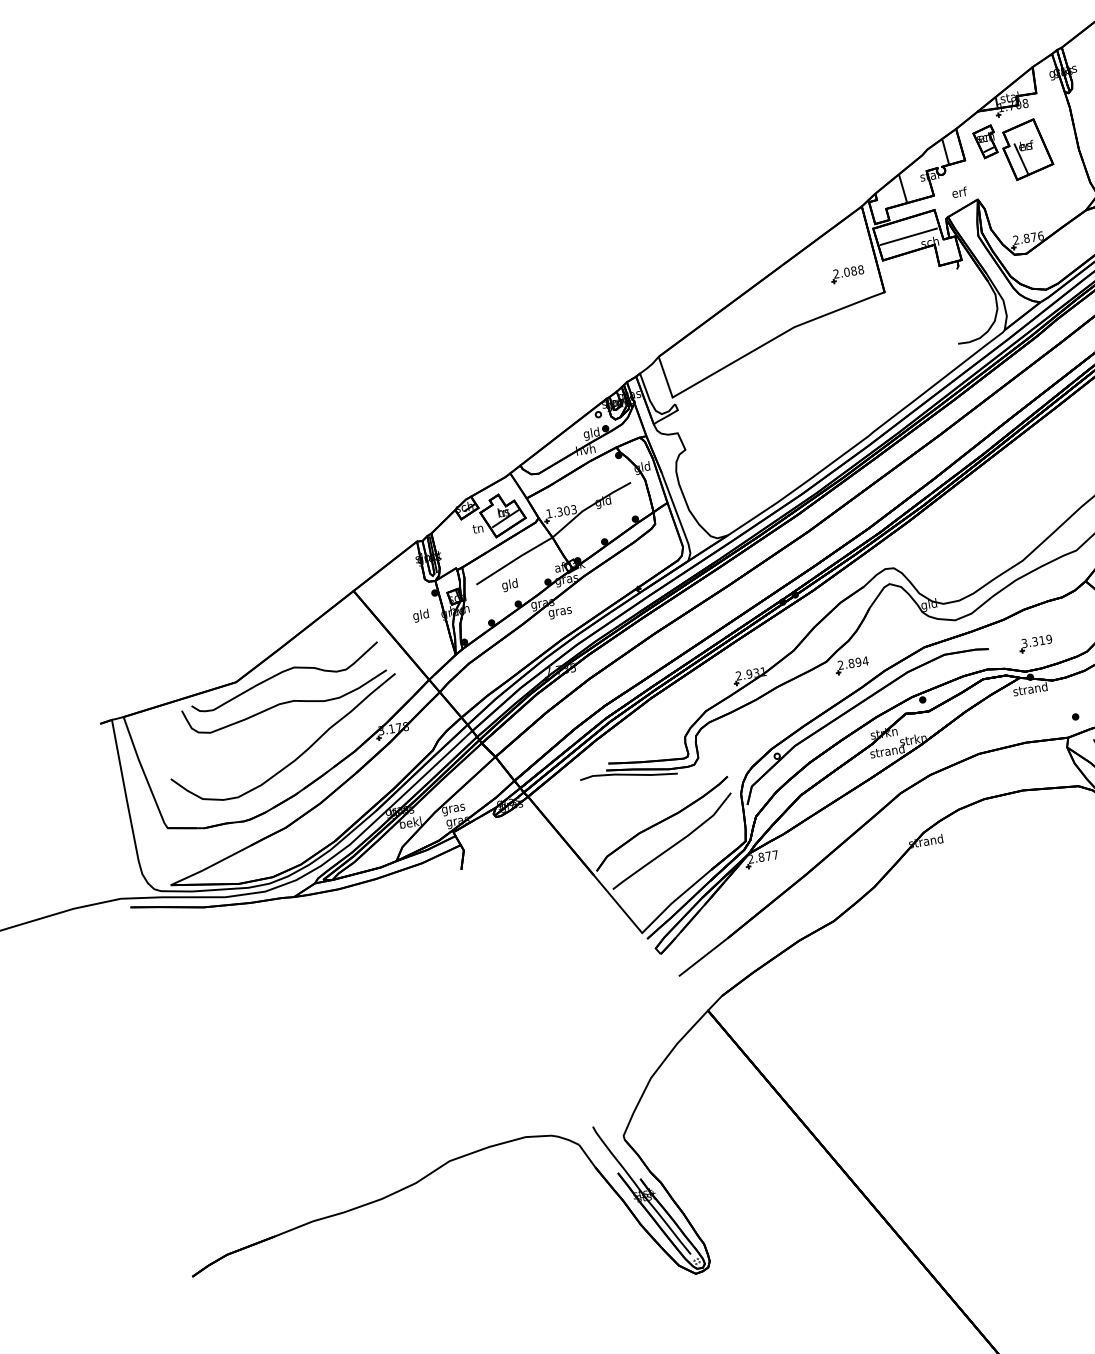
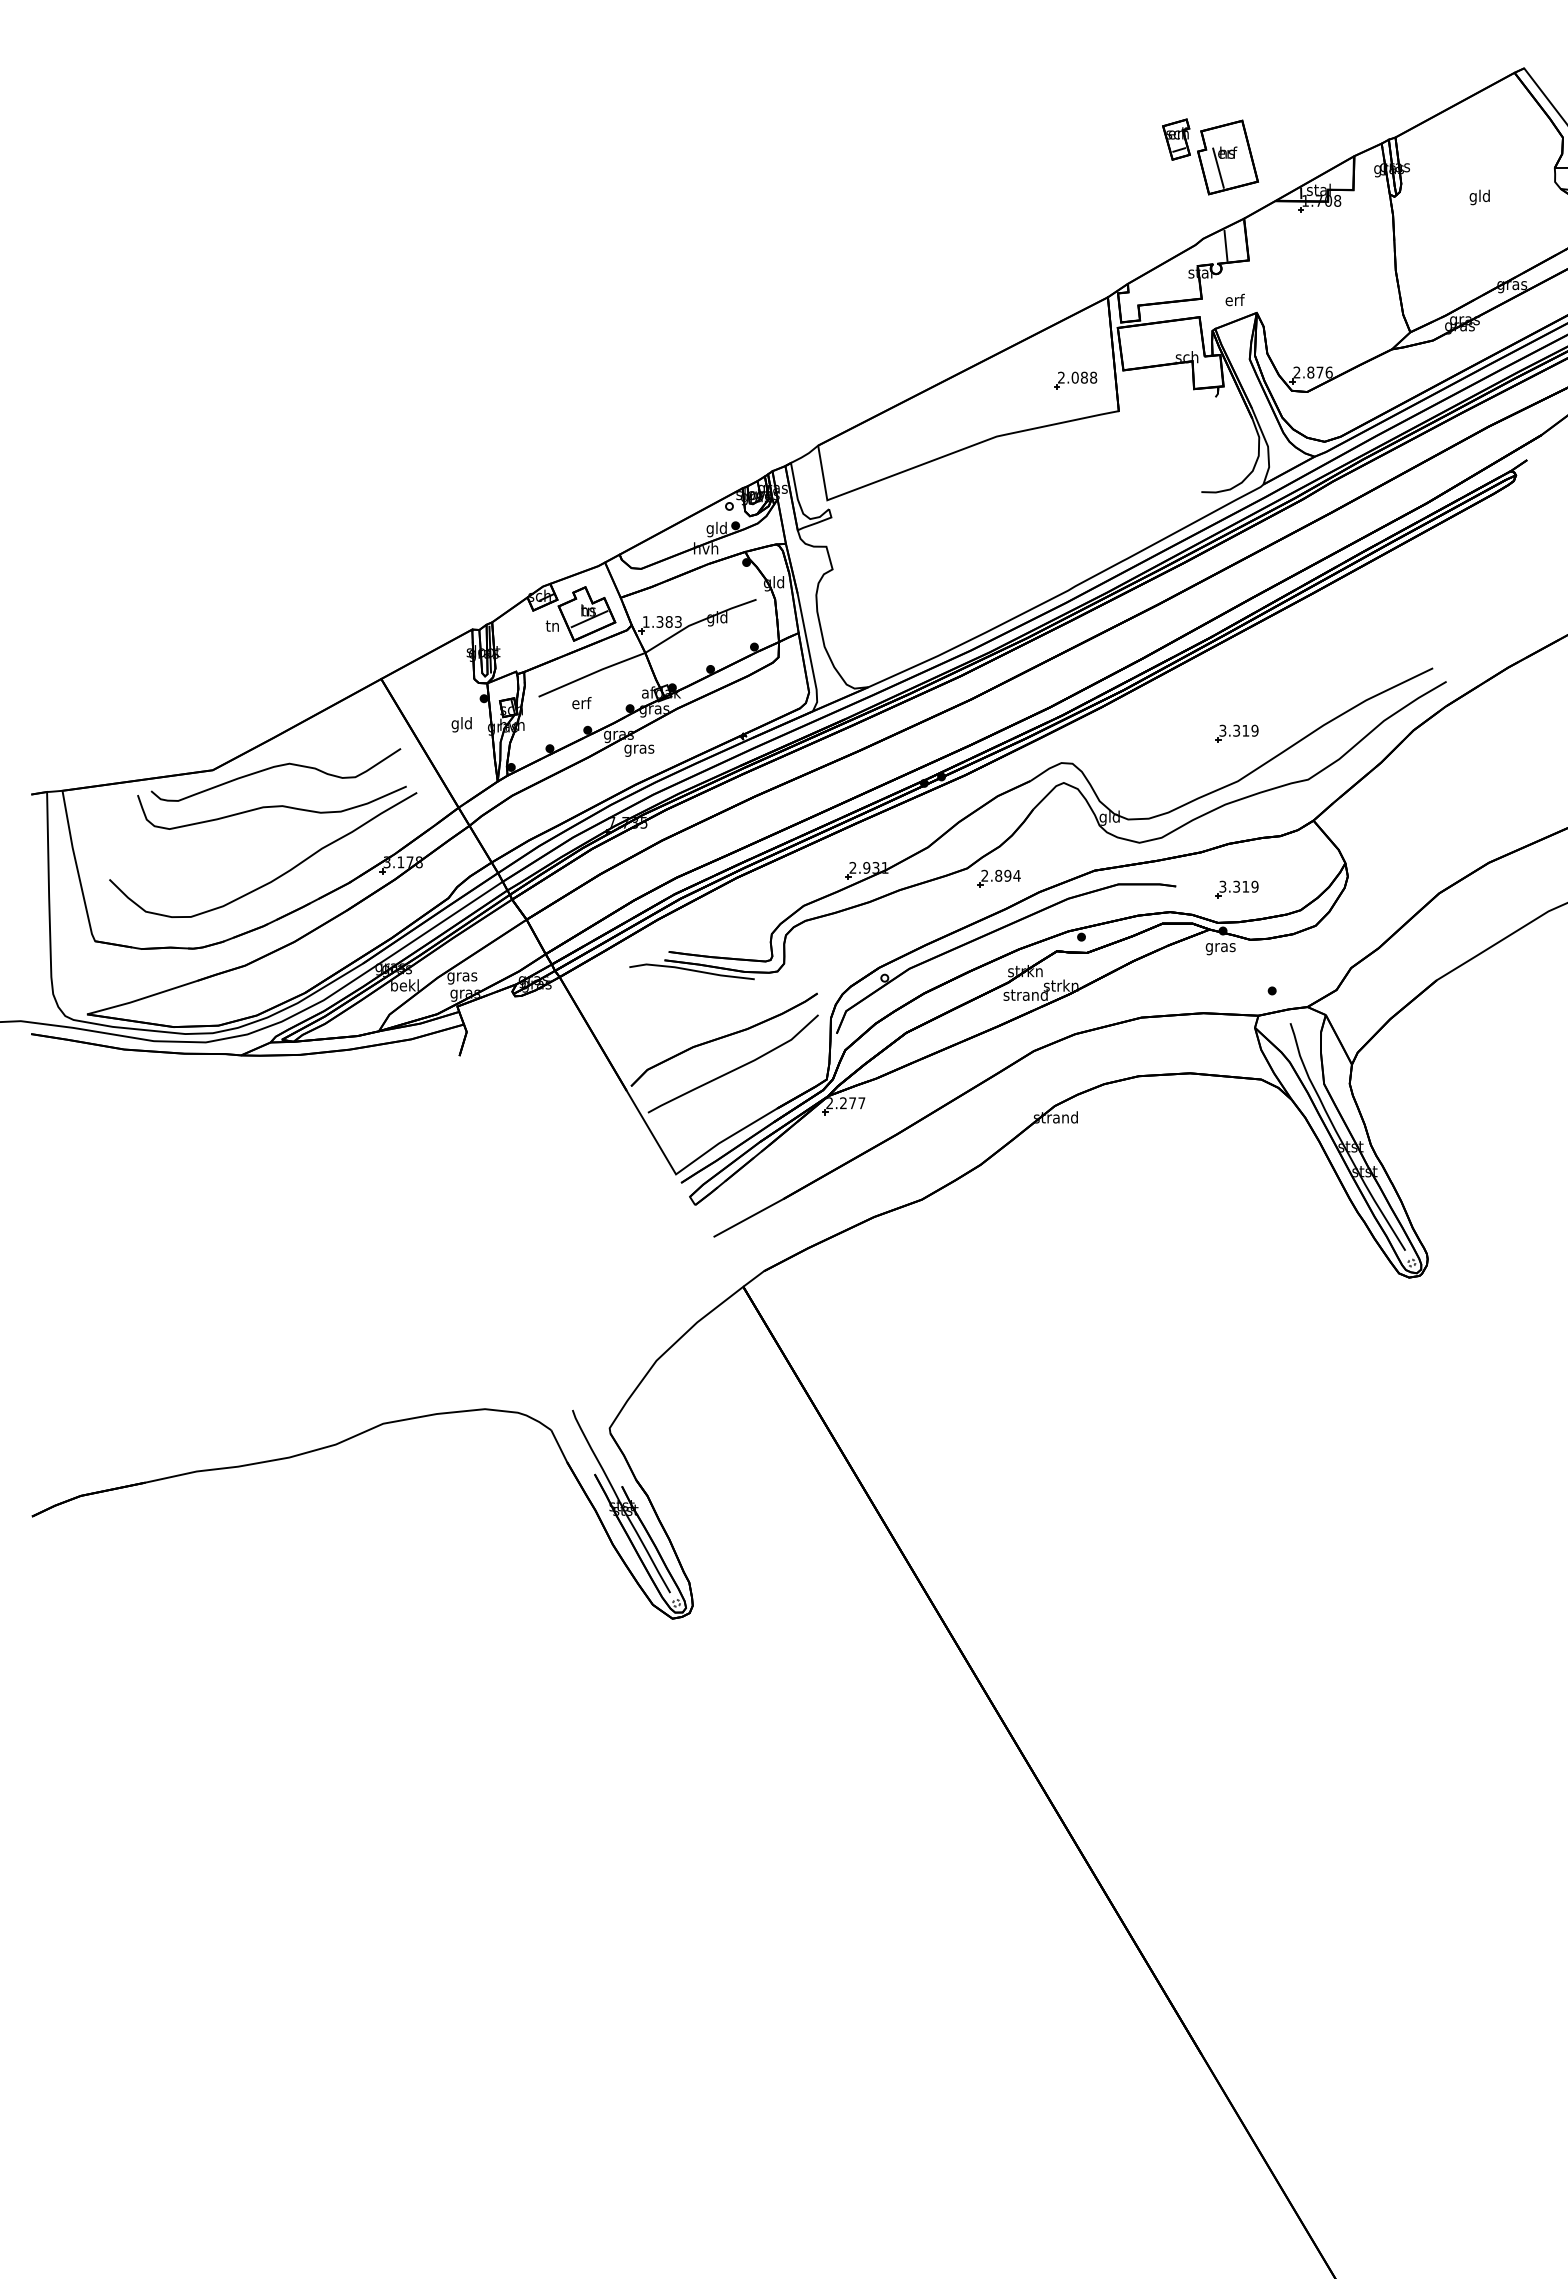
part: (1013, 150) -> (1210, 156), moved
line: (902, 188) -> (1163, 282), removed
line: (908, 236) -> (1161, 345), removed
text: (566, 510) -> (668, 621), 1.303 -> 1.383
part: (1015, 524) -> (1236, 733), added
text: (510, 585) -> (581, 704), gld -> erf
text: (1030, 690) -> (1220, 947), strand -> gras
text: (761, 857) -> (843, 1103), 2.877 -> 2.277

